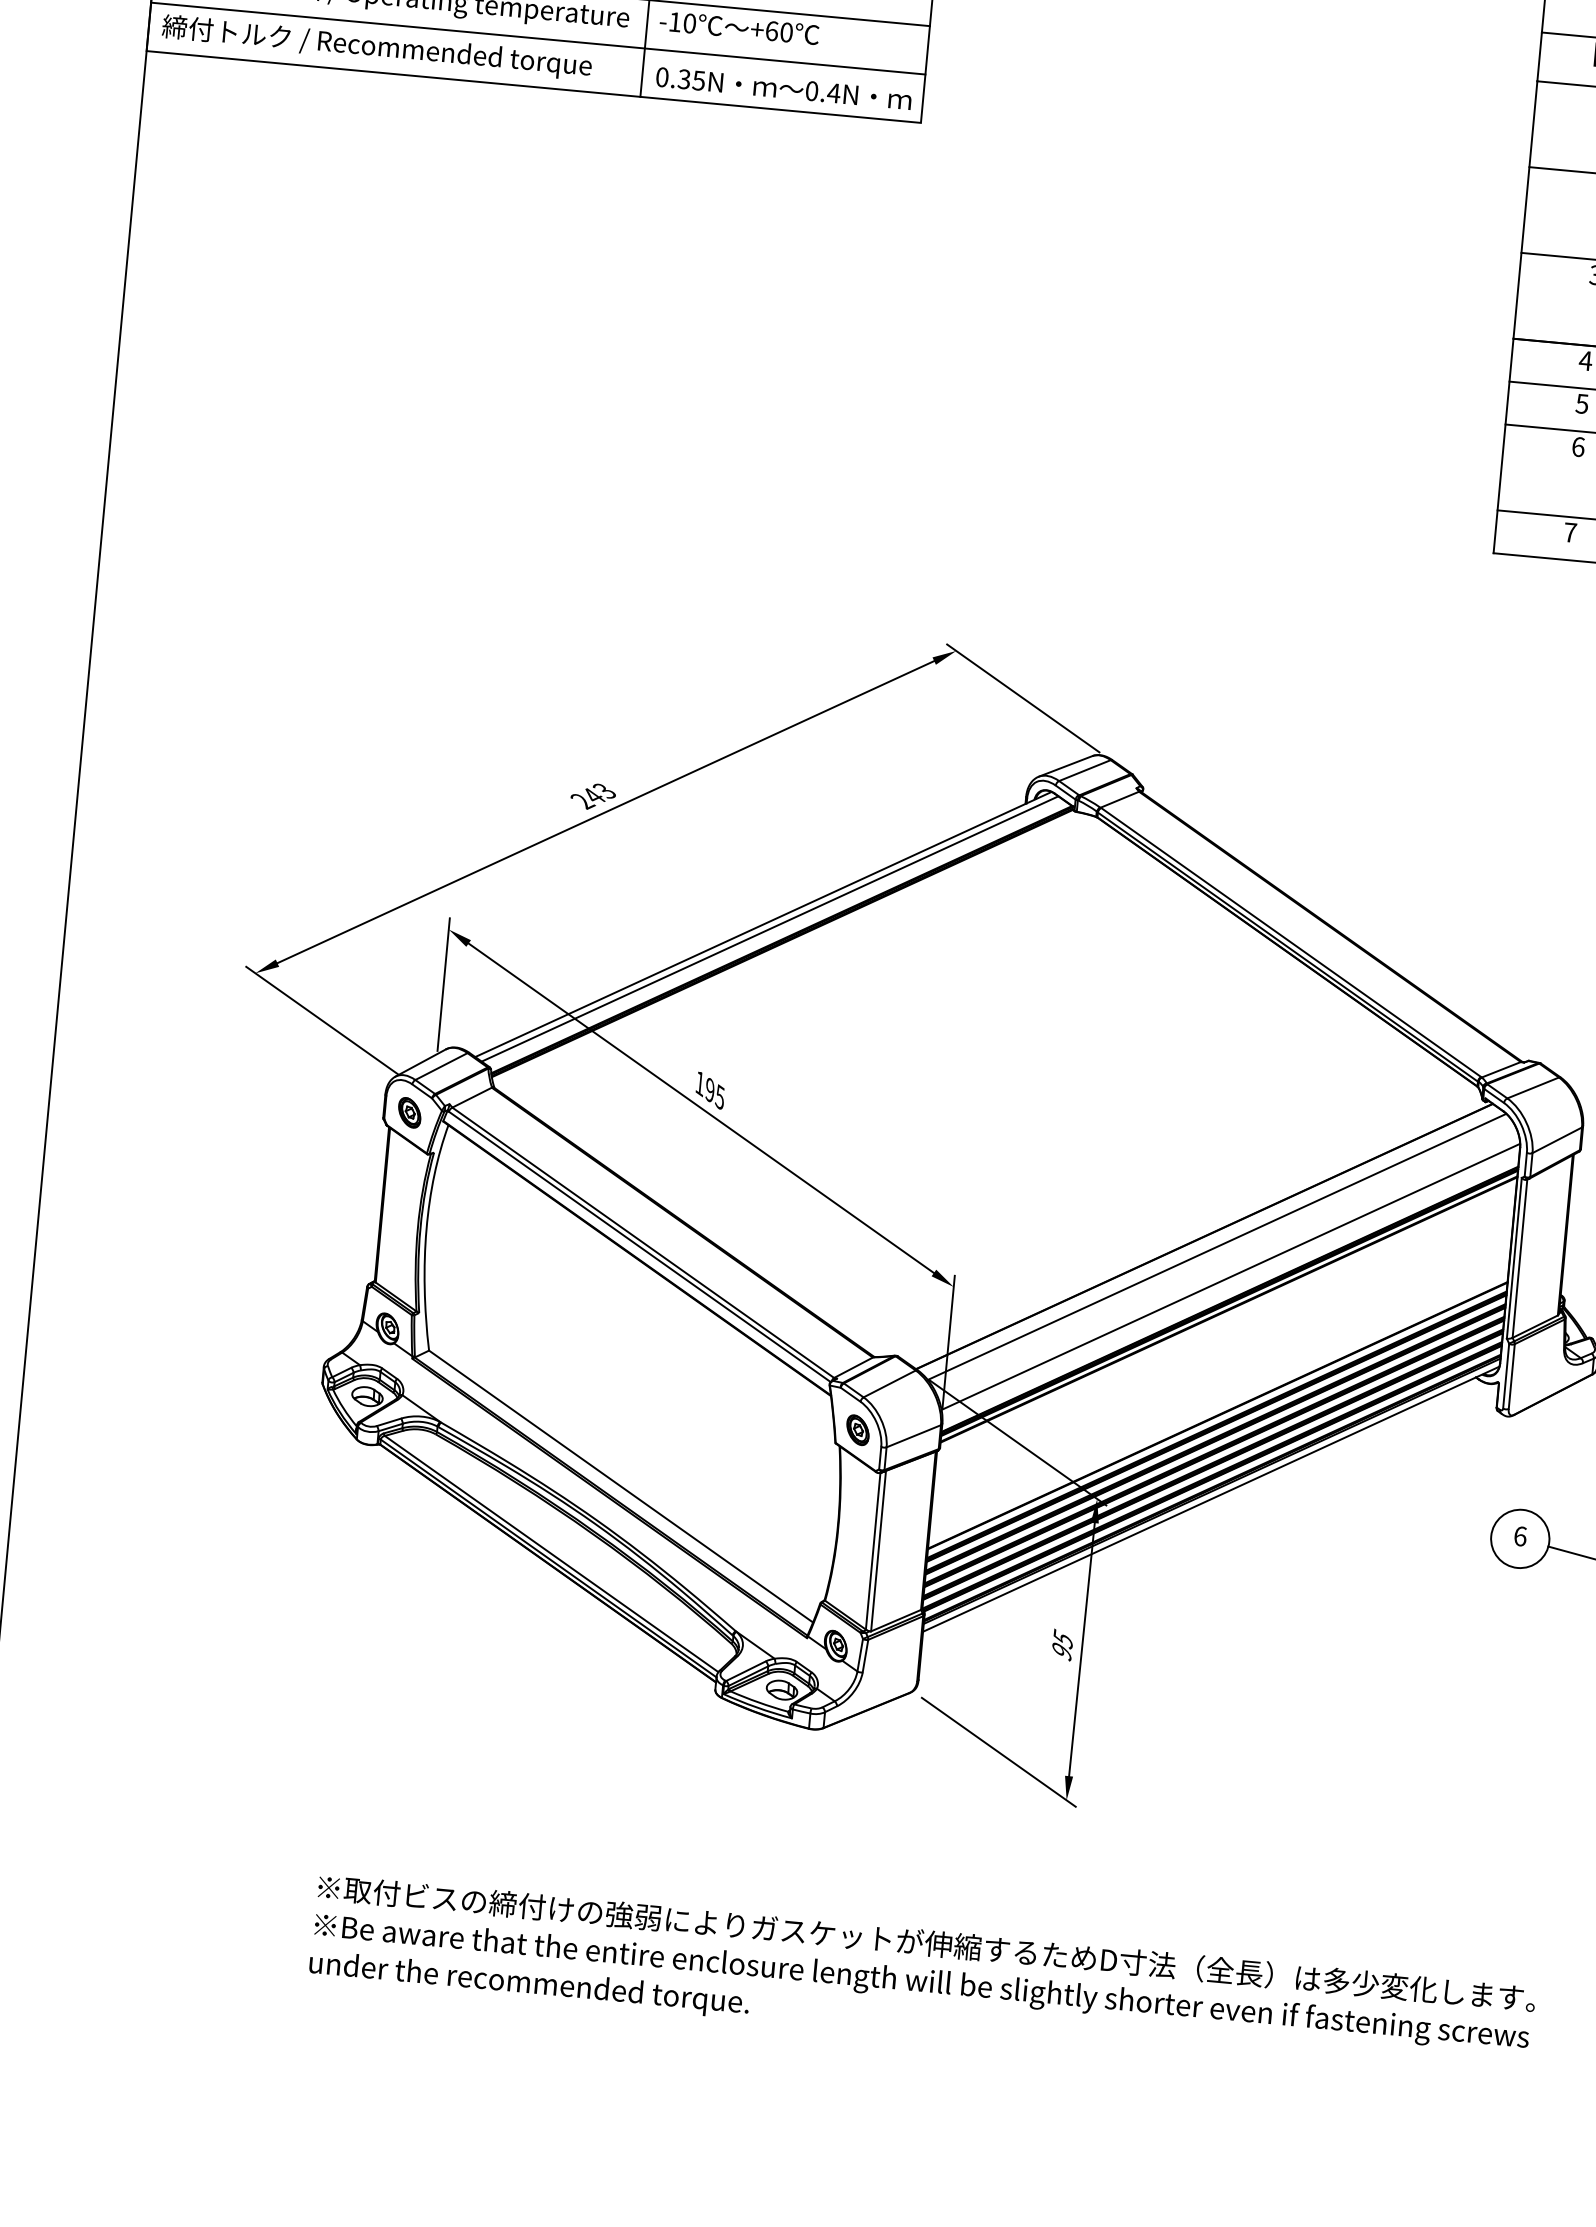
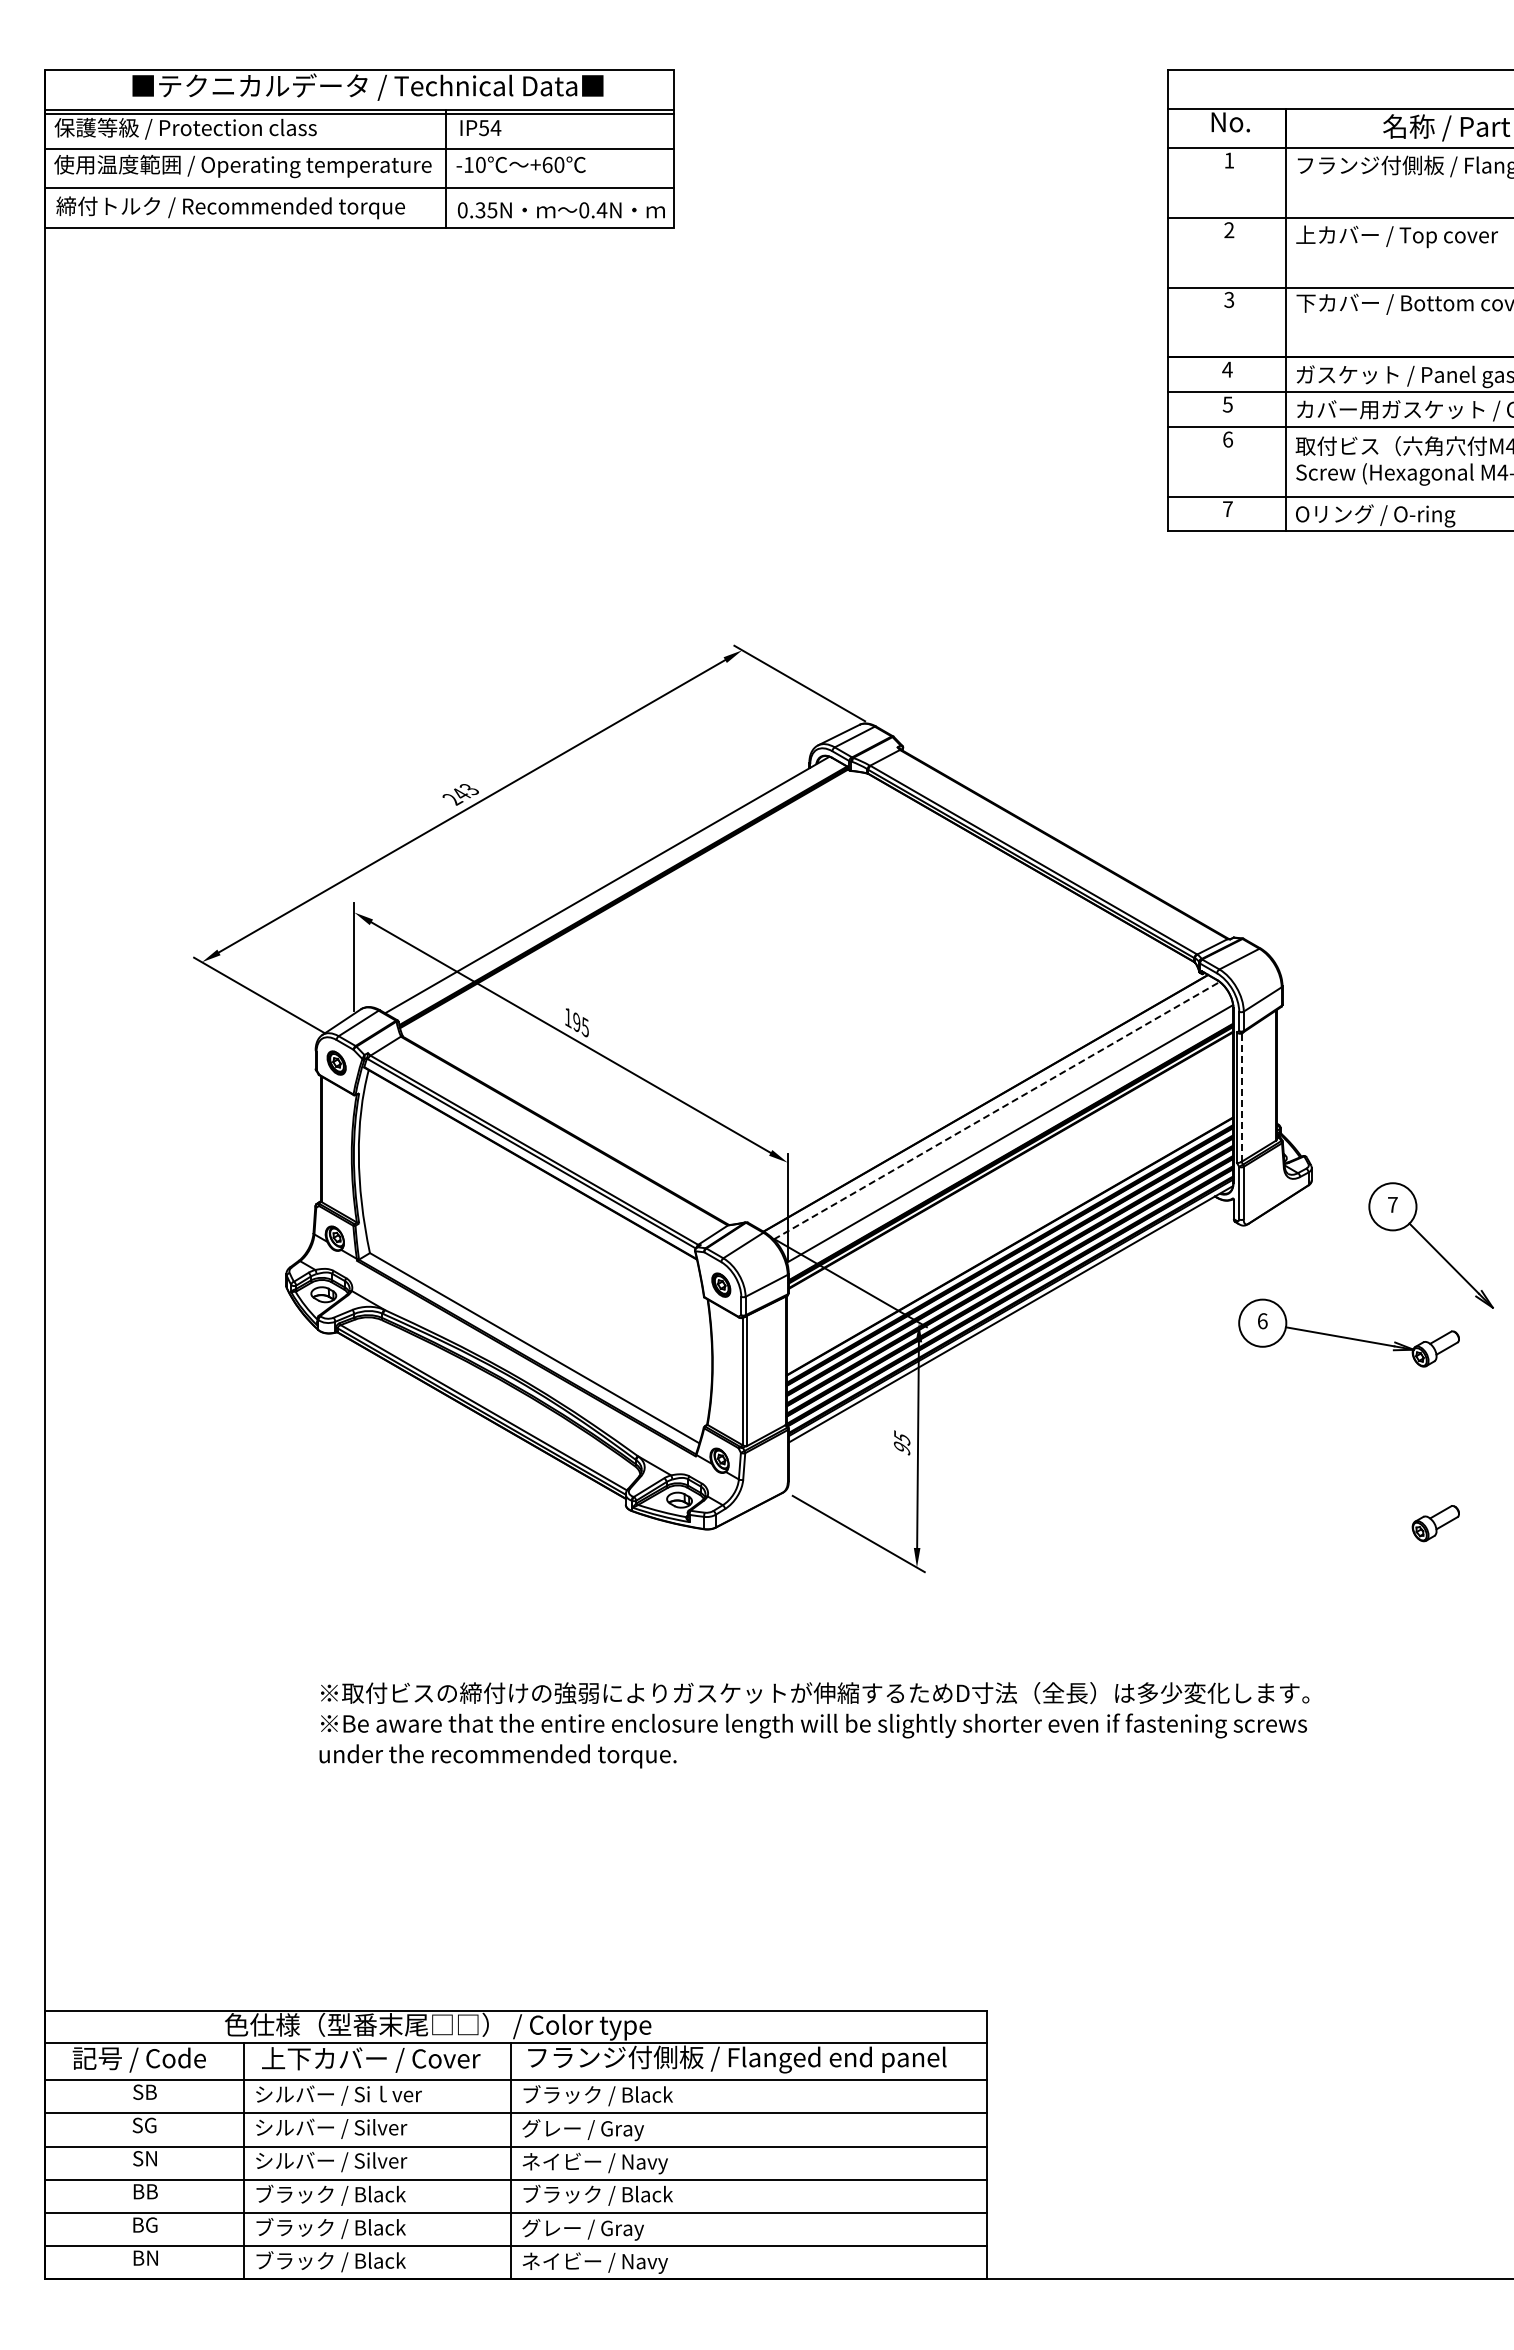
line: (769, 928) -> (612, 887), removed
line: (1218, 1246) -> (997, 1110), solid -> dashed
line: (1519, 1258) -> (1241, 1097), solid -> dashed

